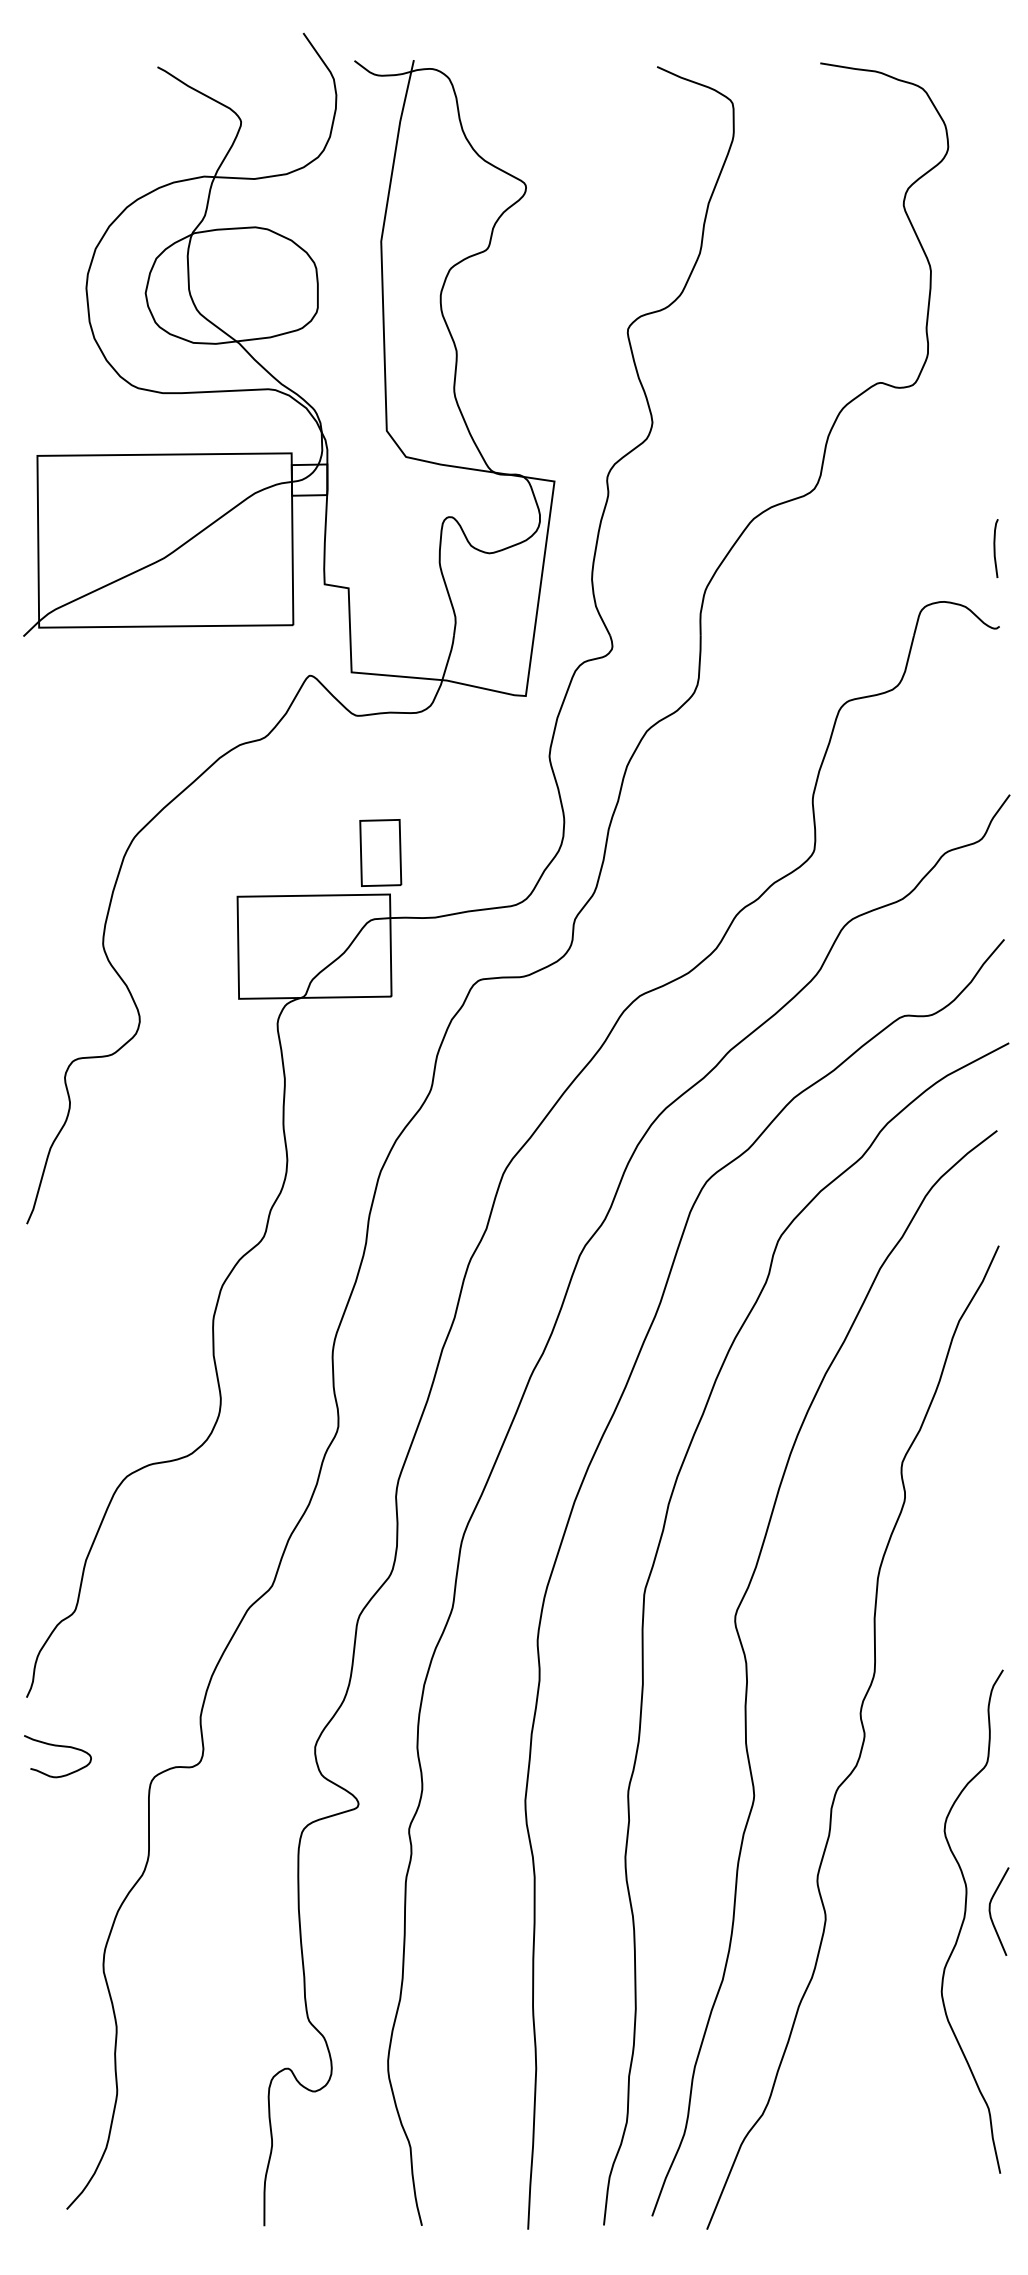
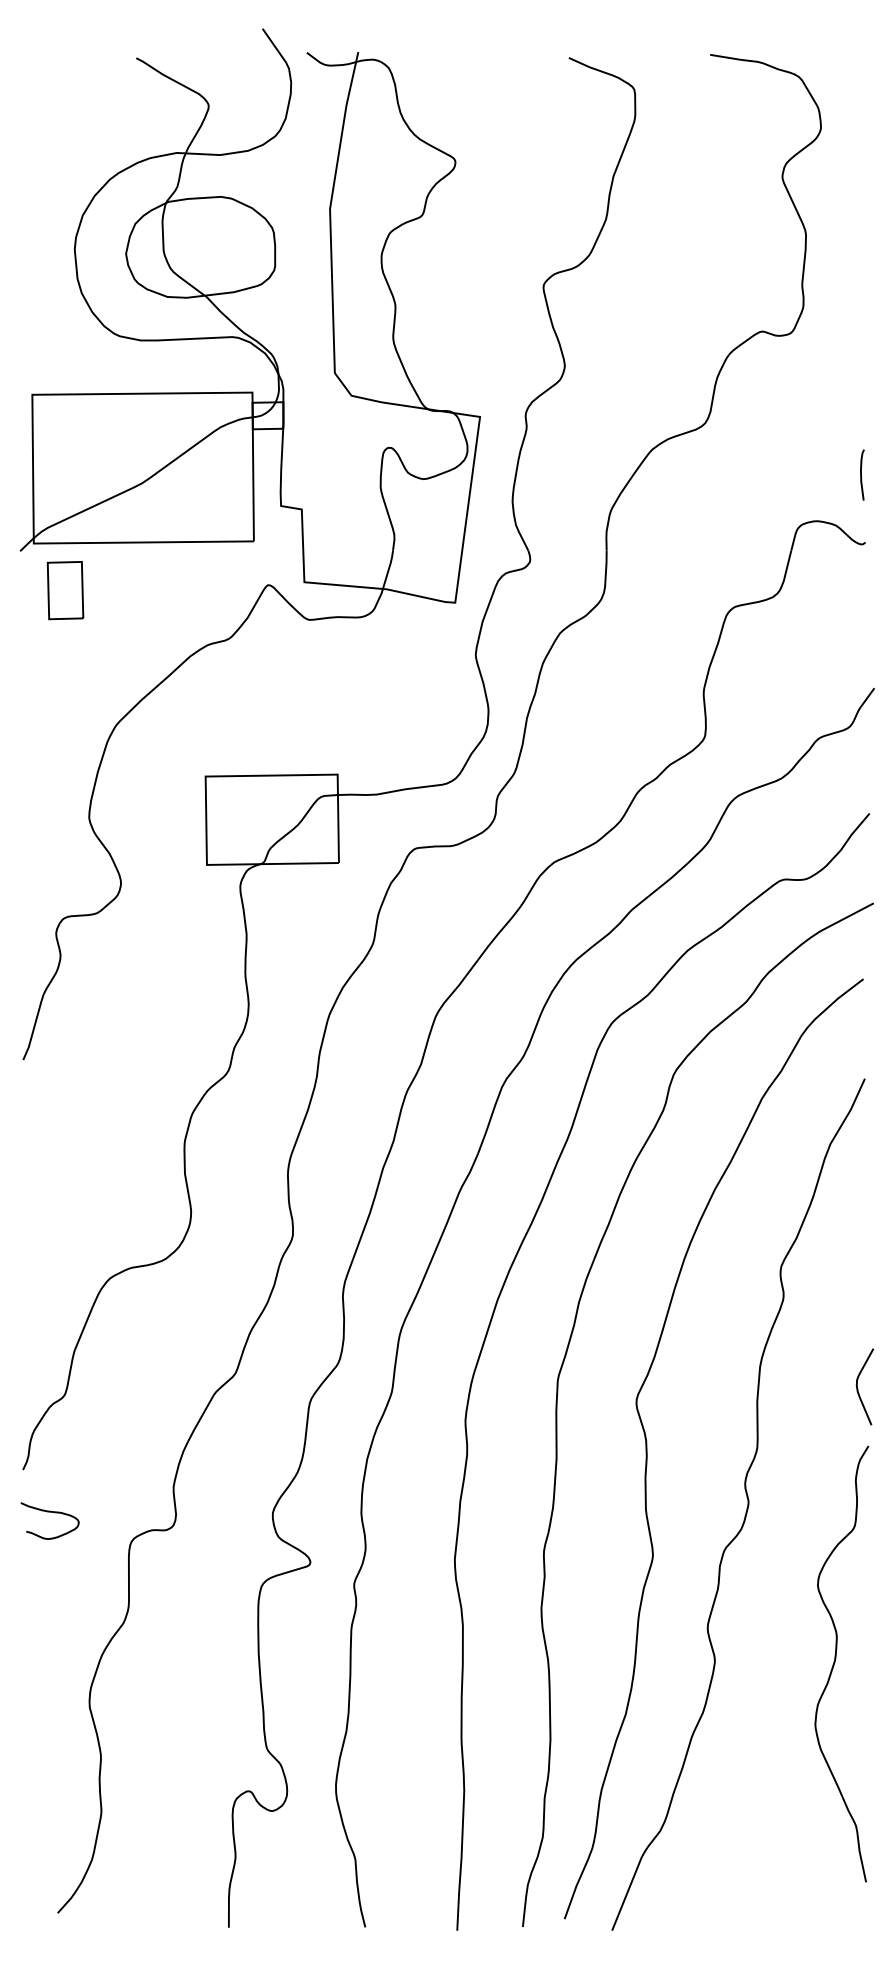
part: (380, 852) -> (65, 590), moved
curve: (991, 1914) -> (858, 1389), moved

